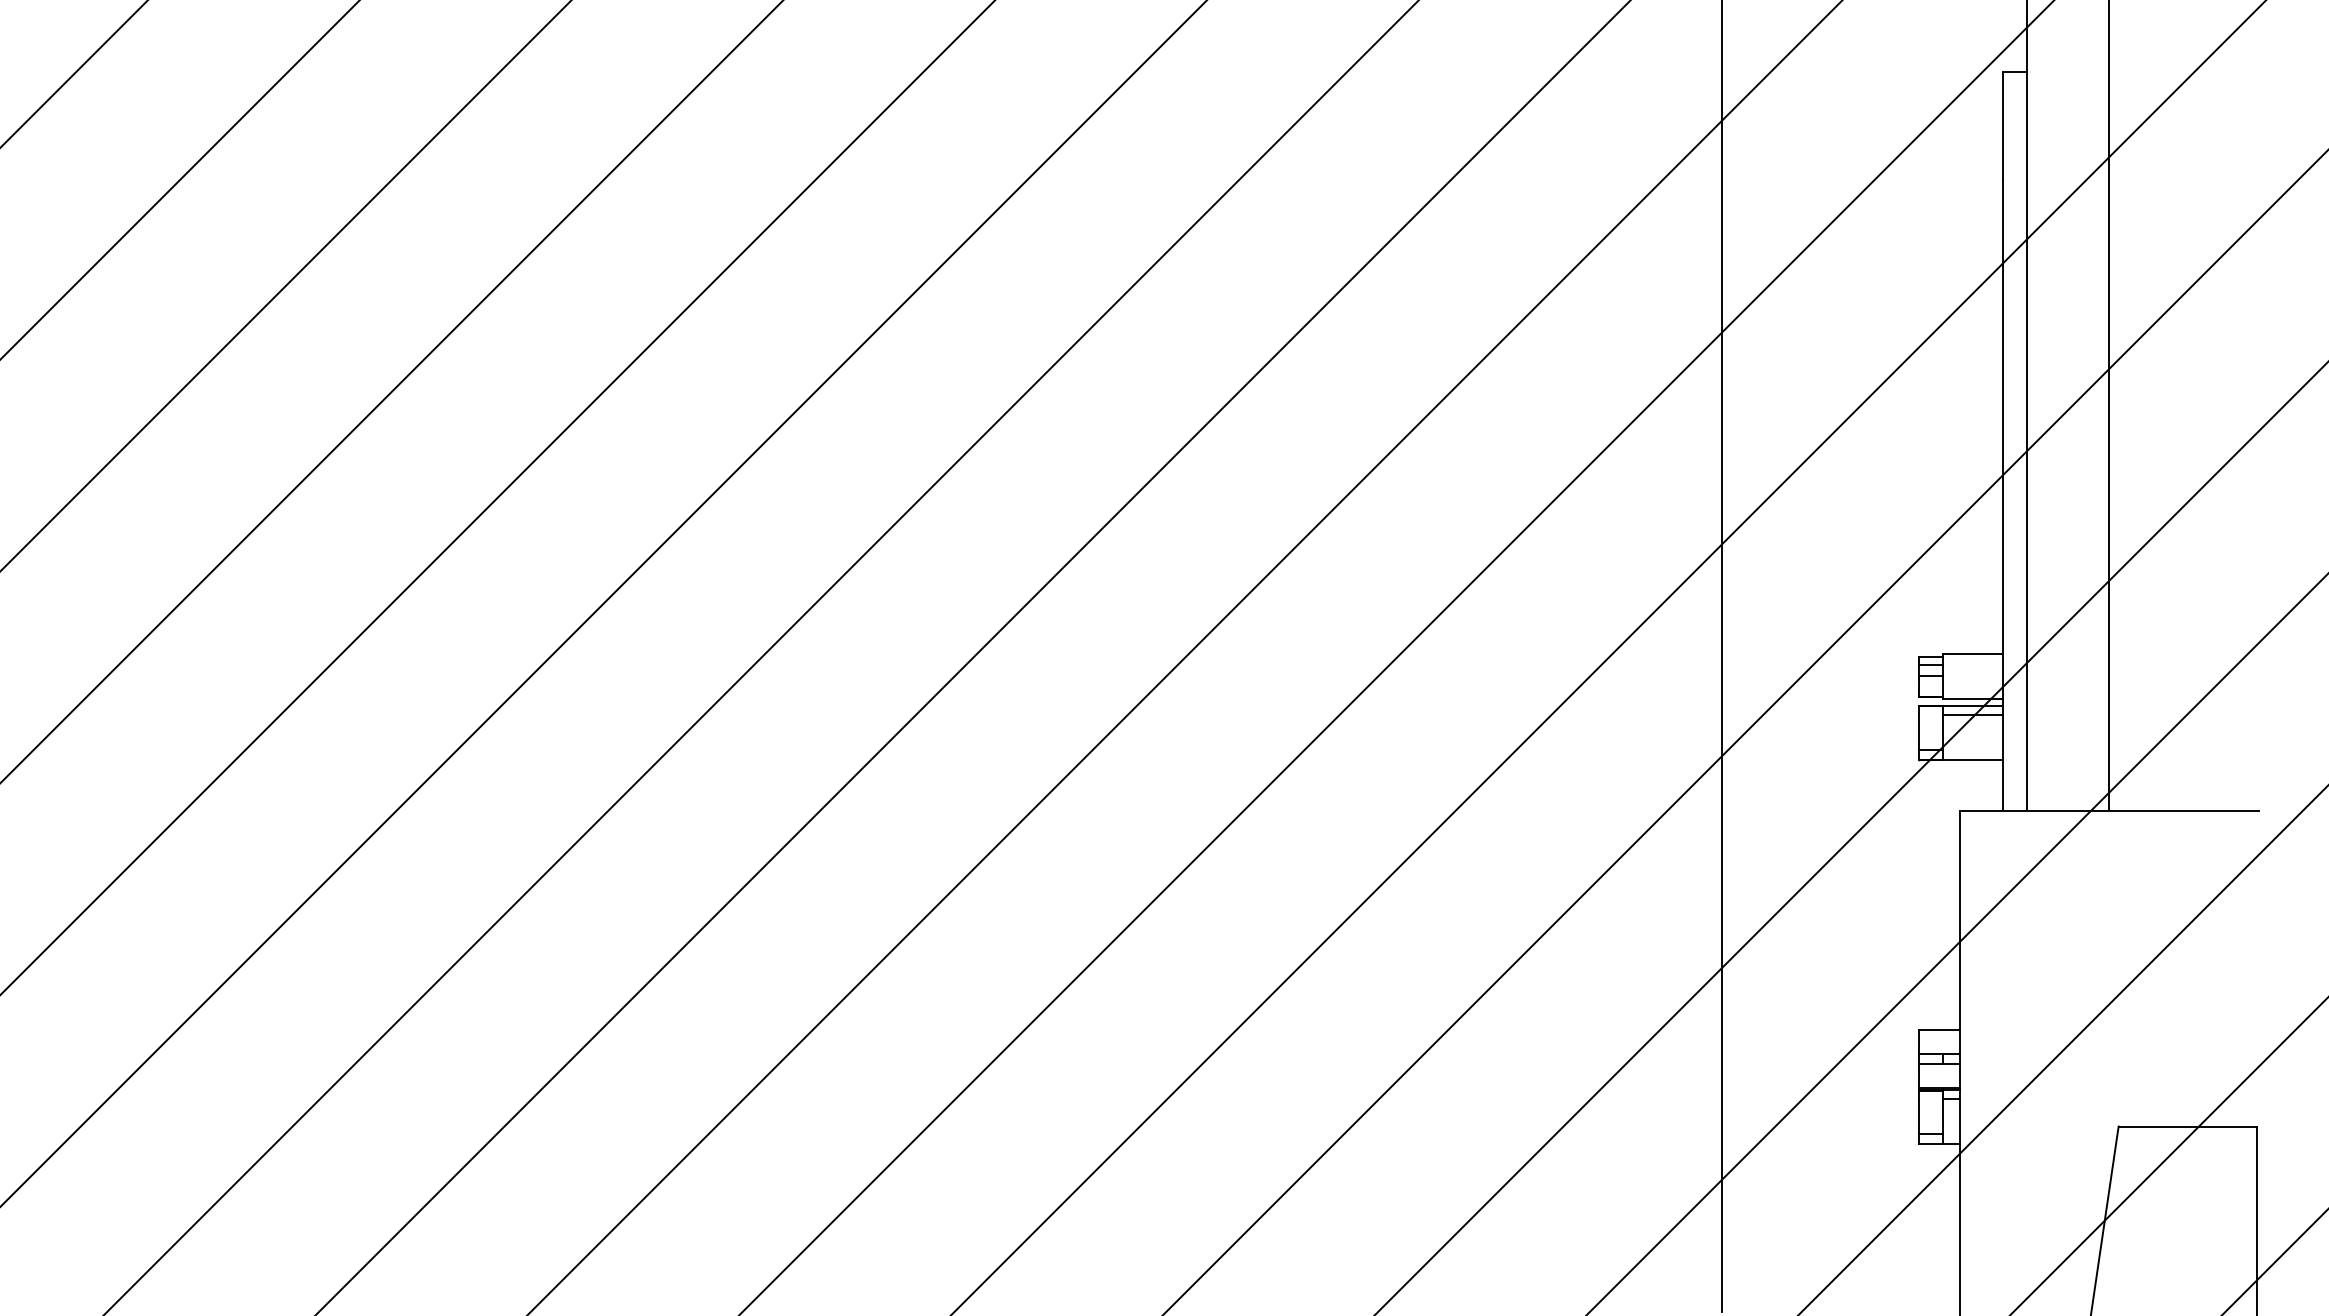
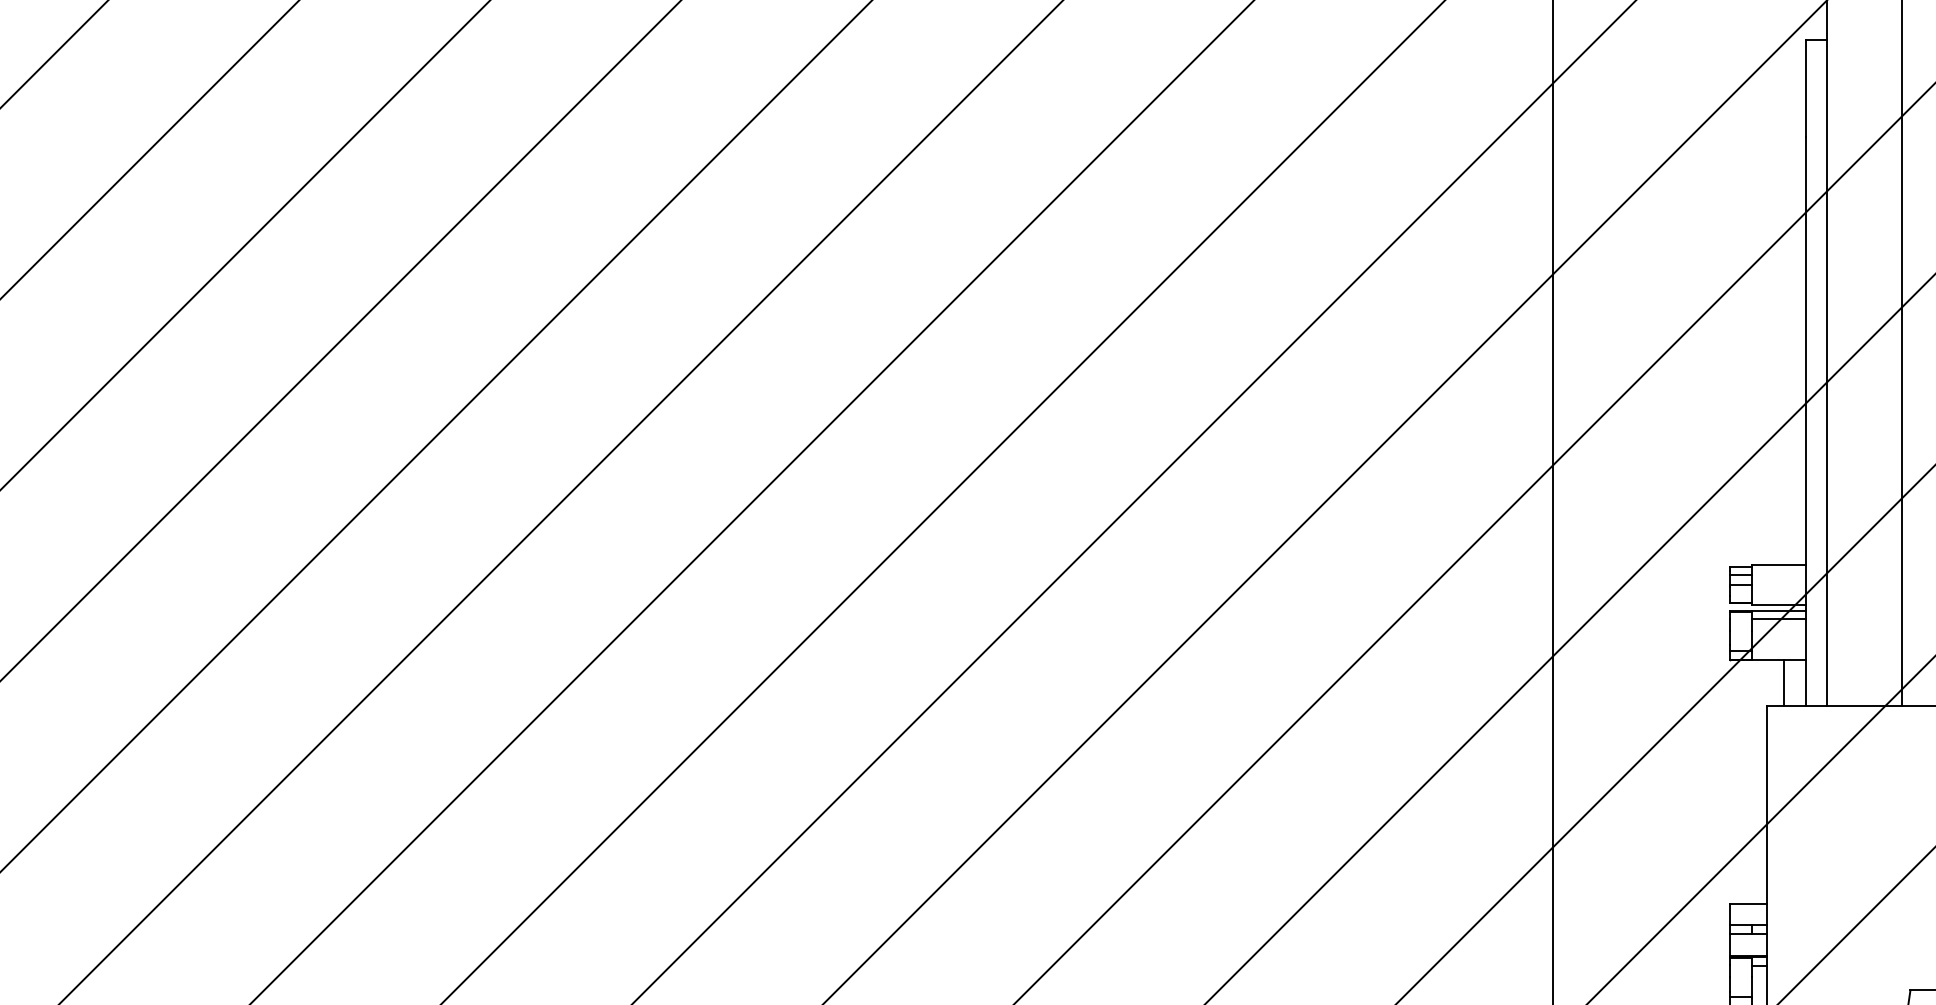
line: (1978, 785) -> (1784, 682), added

